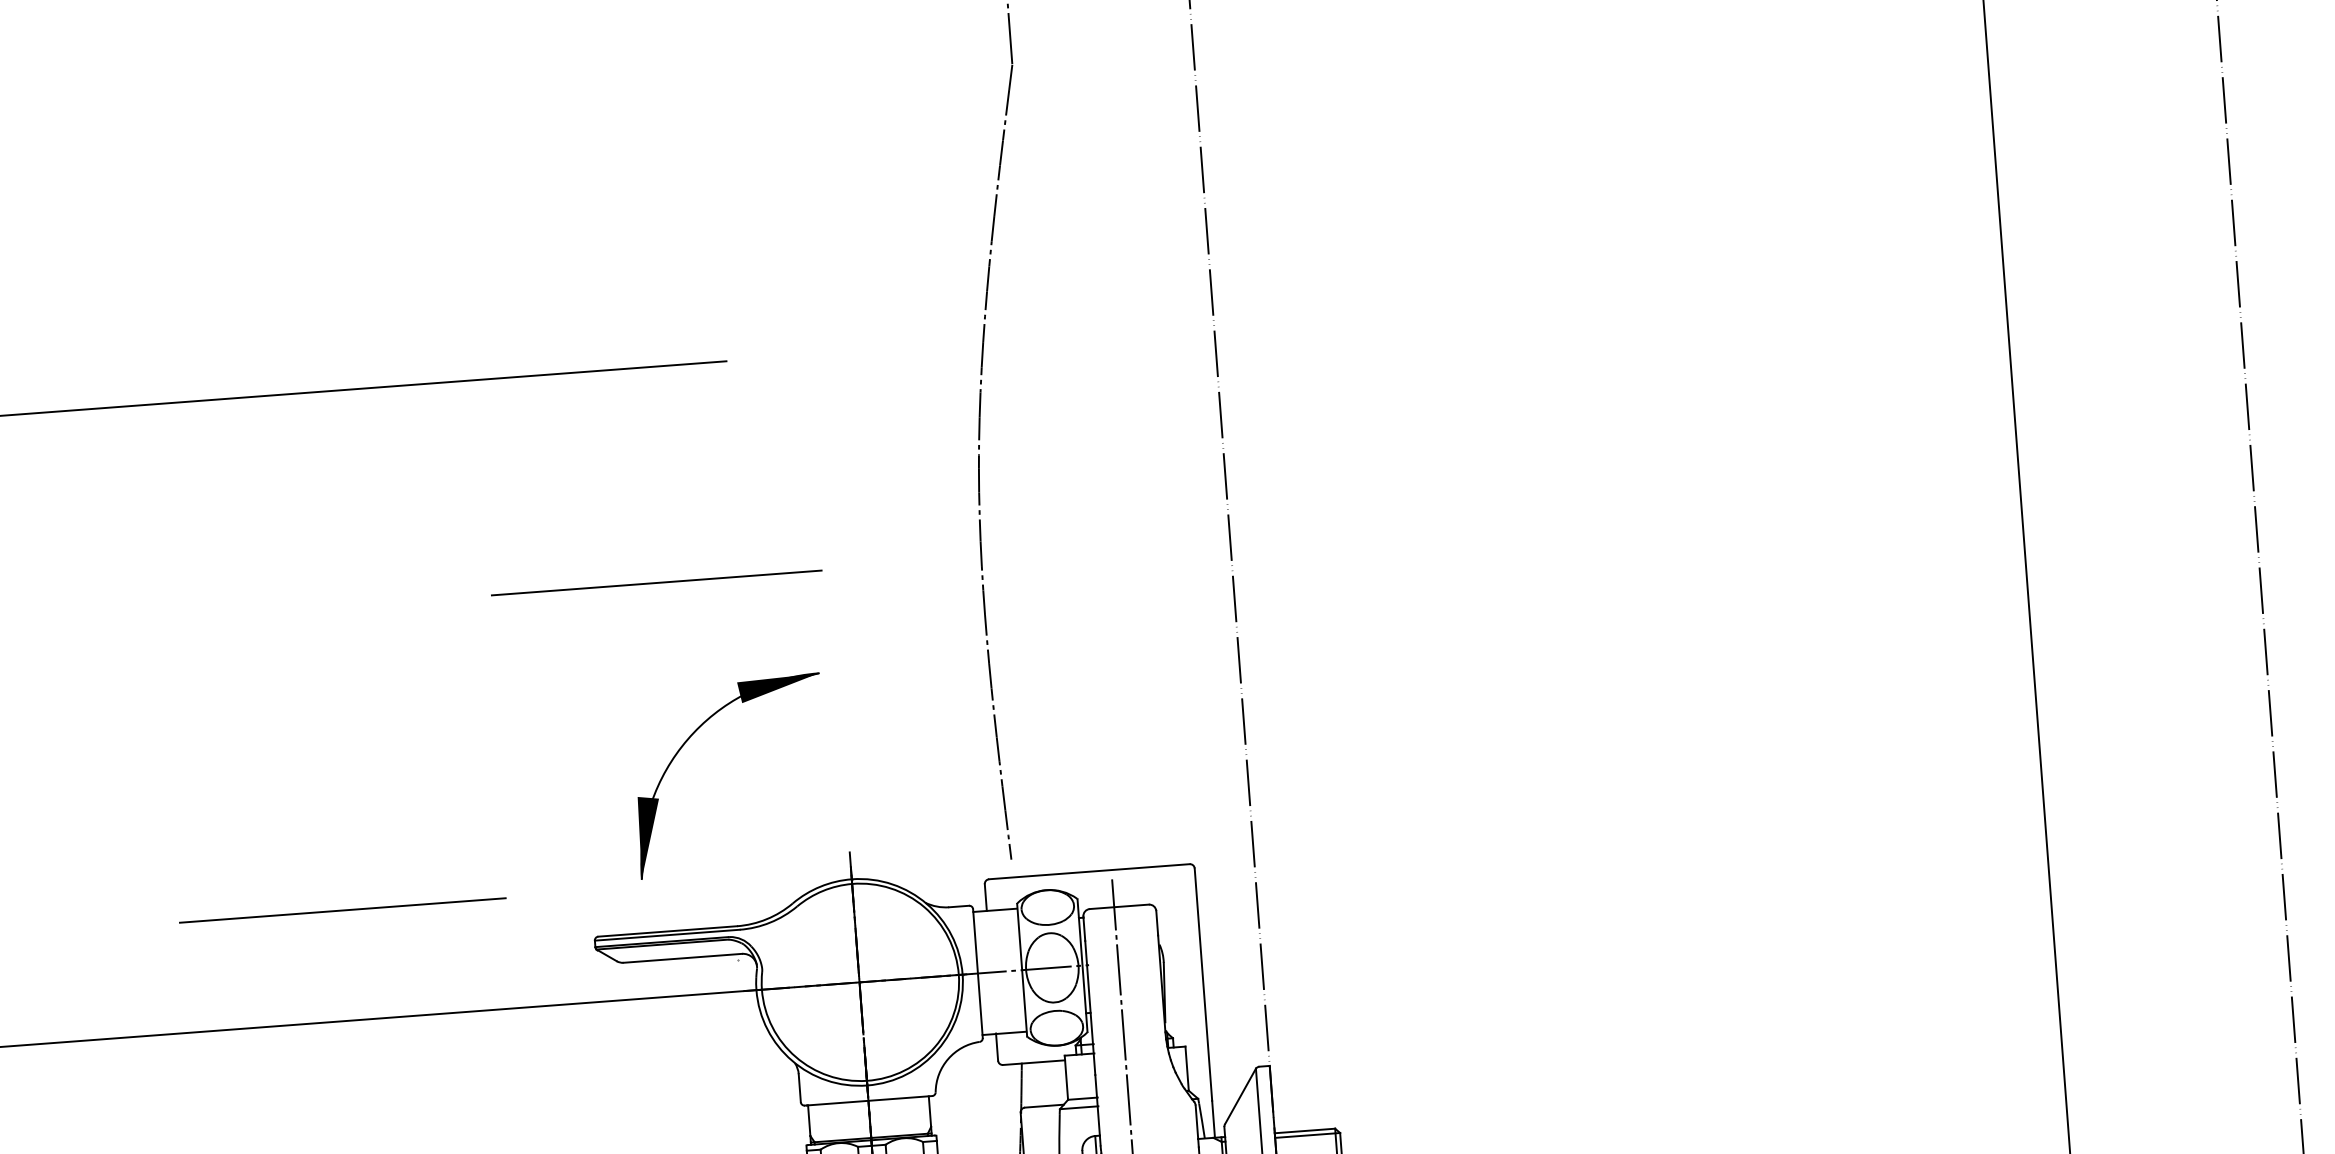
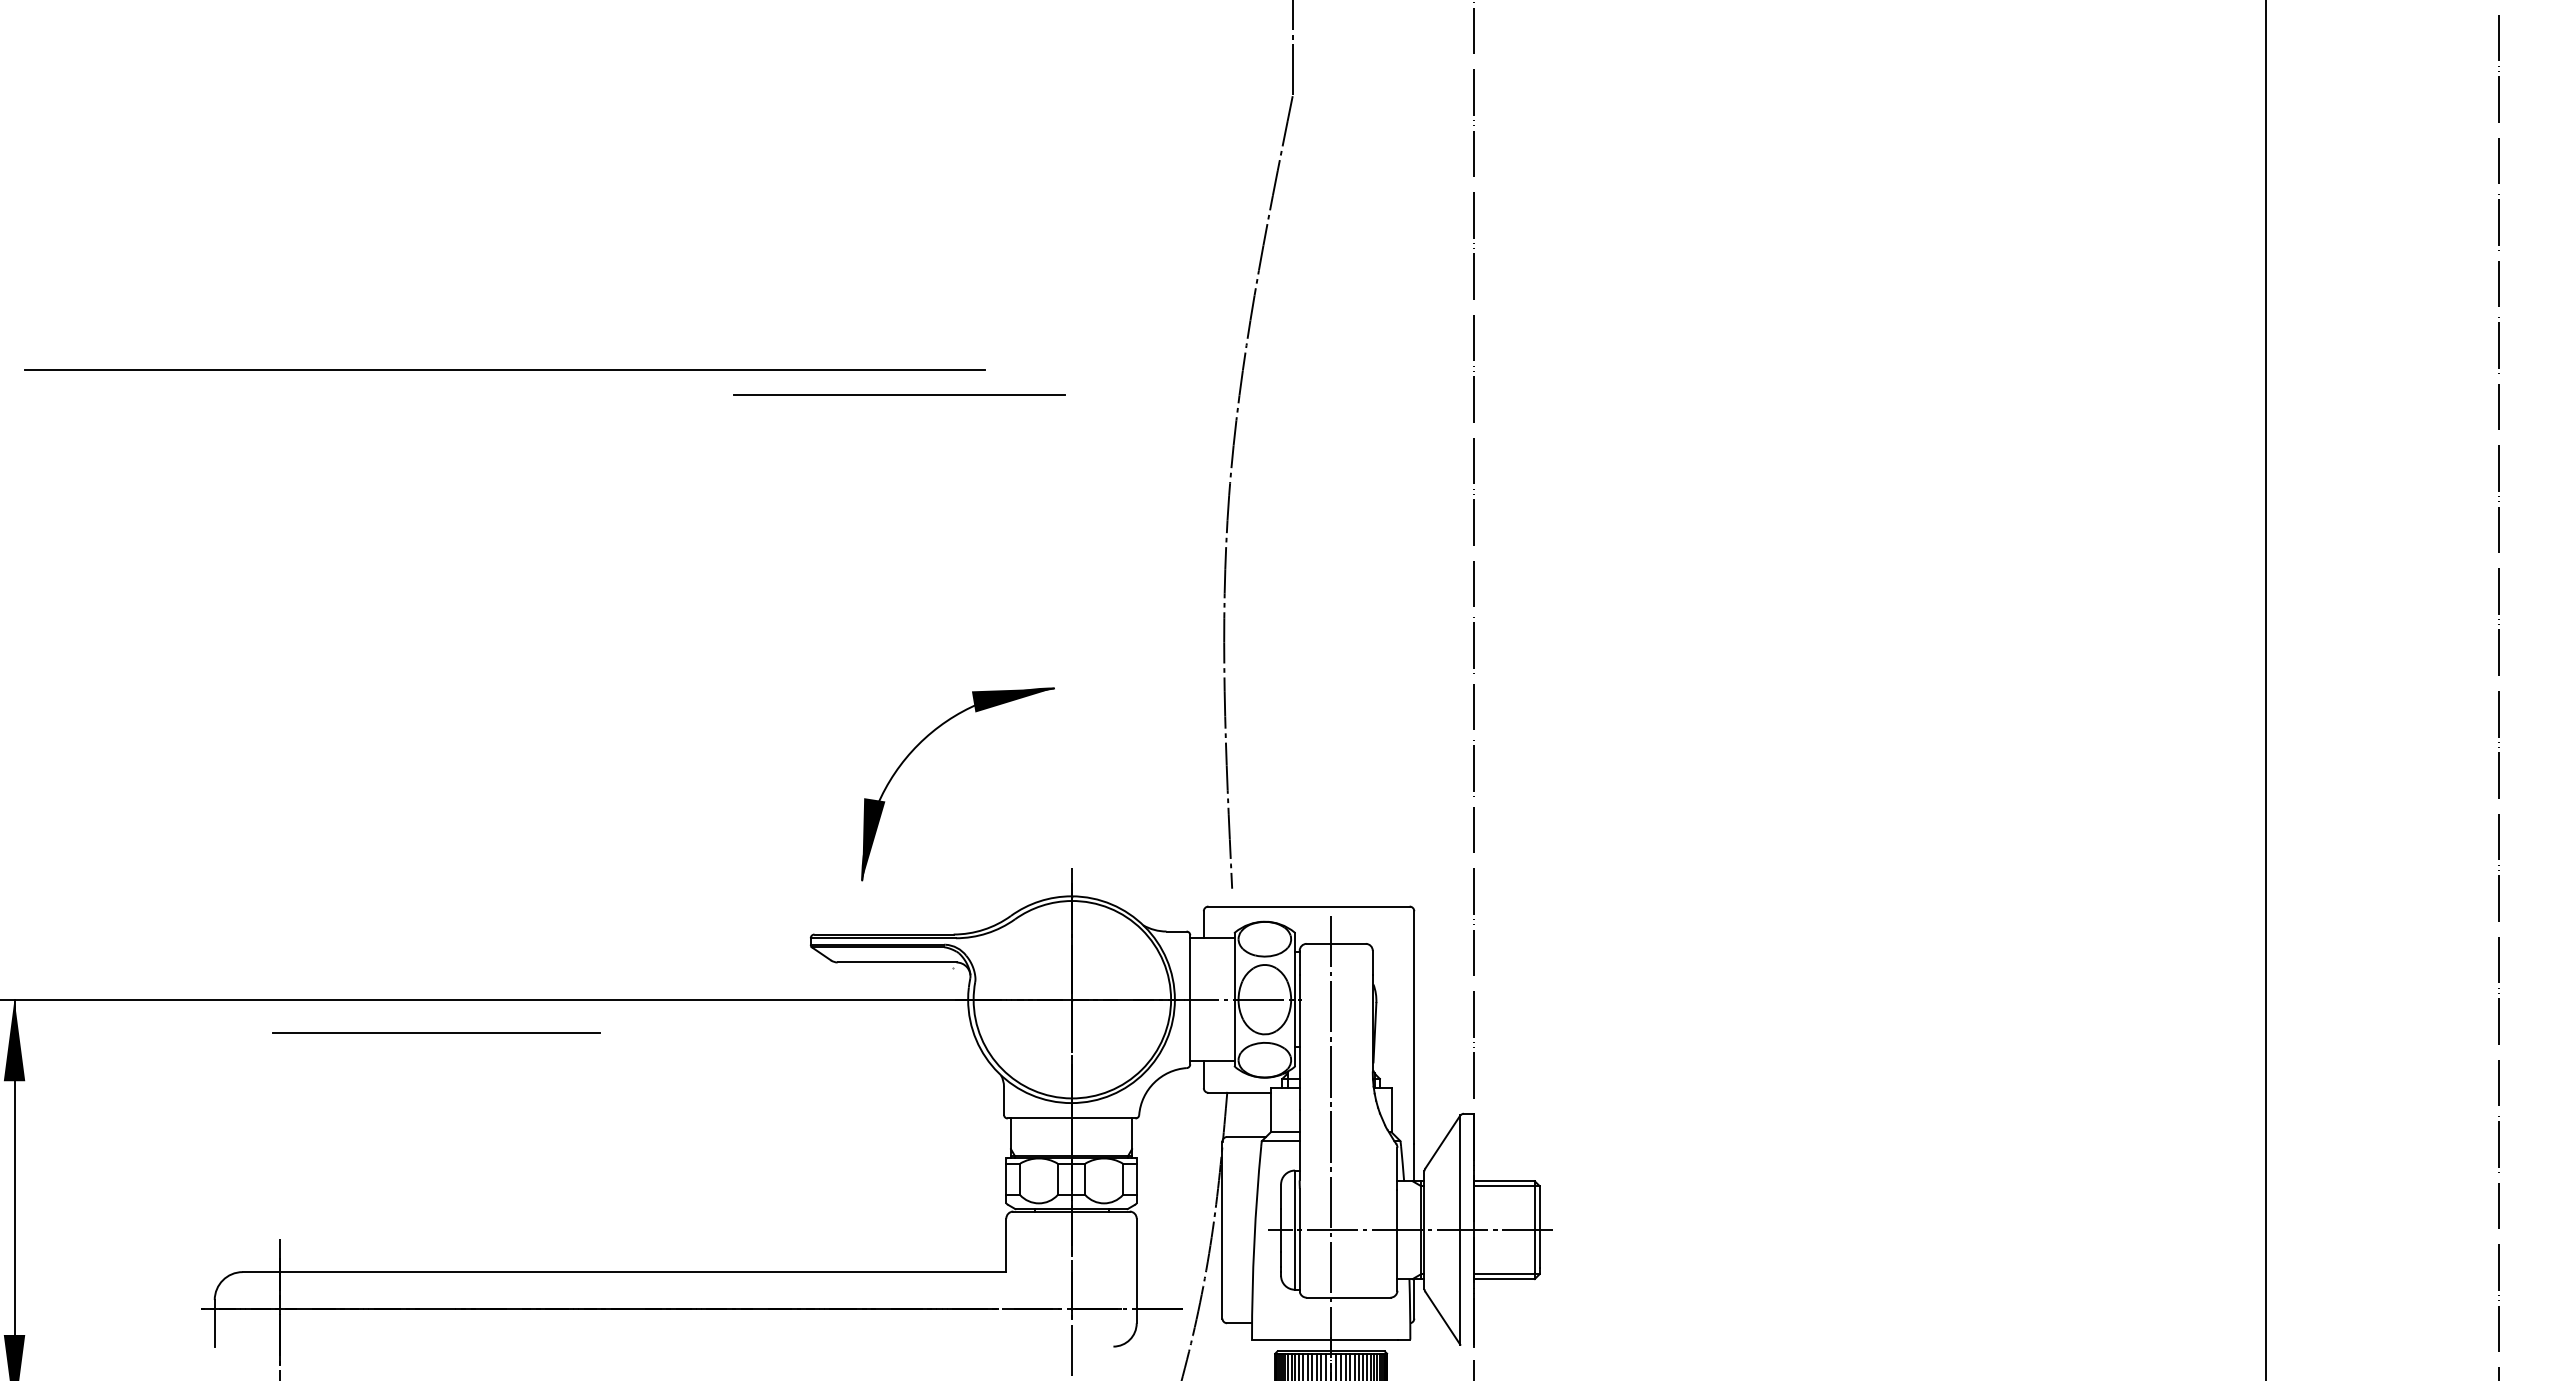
line: (656, 582) -> (899, 394), moved
line: (342, 909) -> (436, 1032), moved

